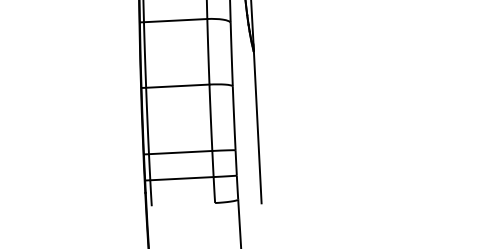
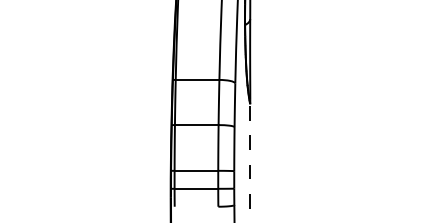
line: (257, 123) -> (250, 153), solid -> dashed

